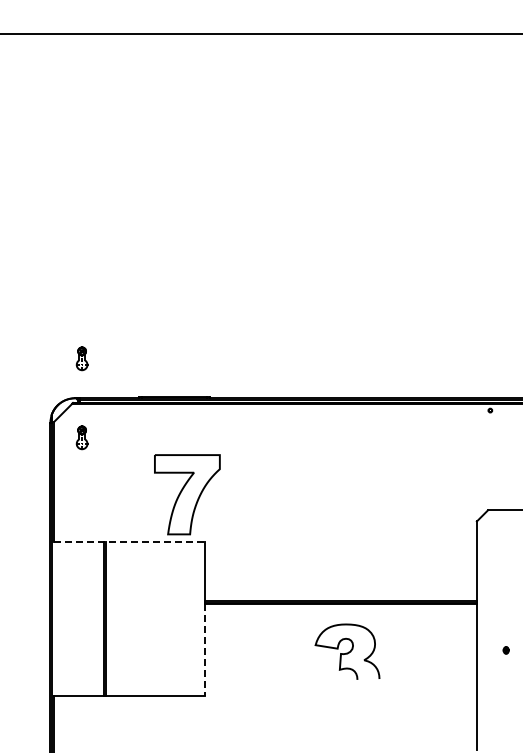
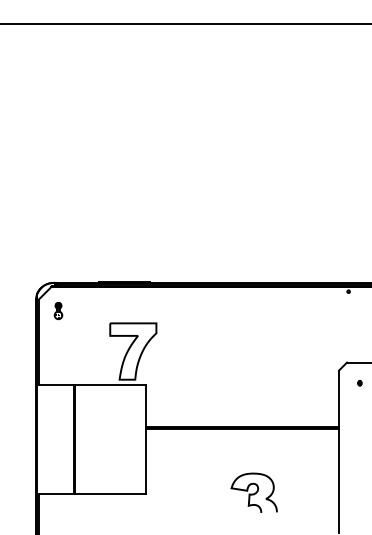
part: (81, 358) -> (58, 254), removed
line: (130, 541) -> (92, 384), dashed -> solid
line: (204, 649) -> (145, 461), dashed -> solid
part: (505, 650) -> (359, 383), moved
curve: (348, 651) -> (254, 492), moved

